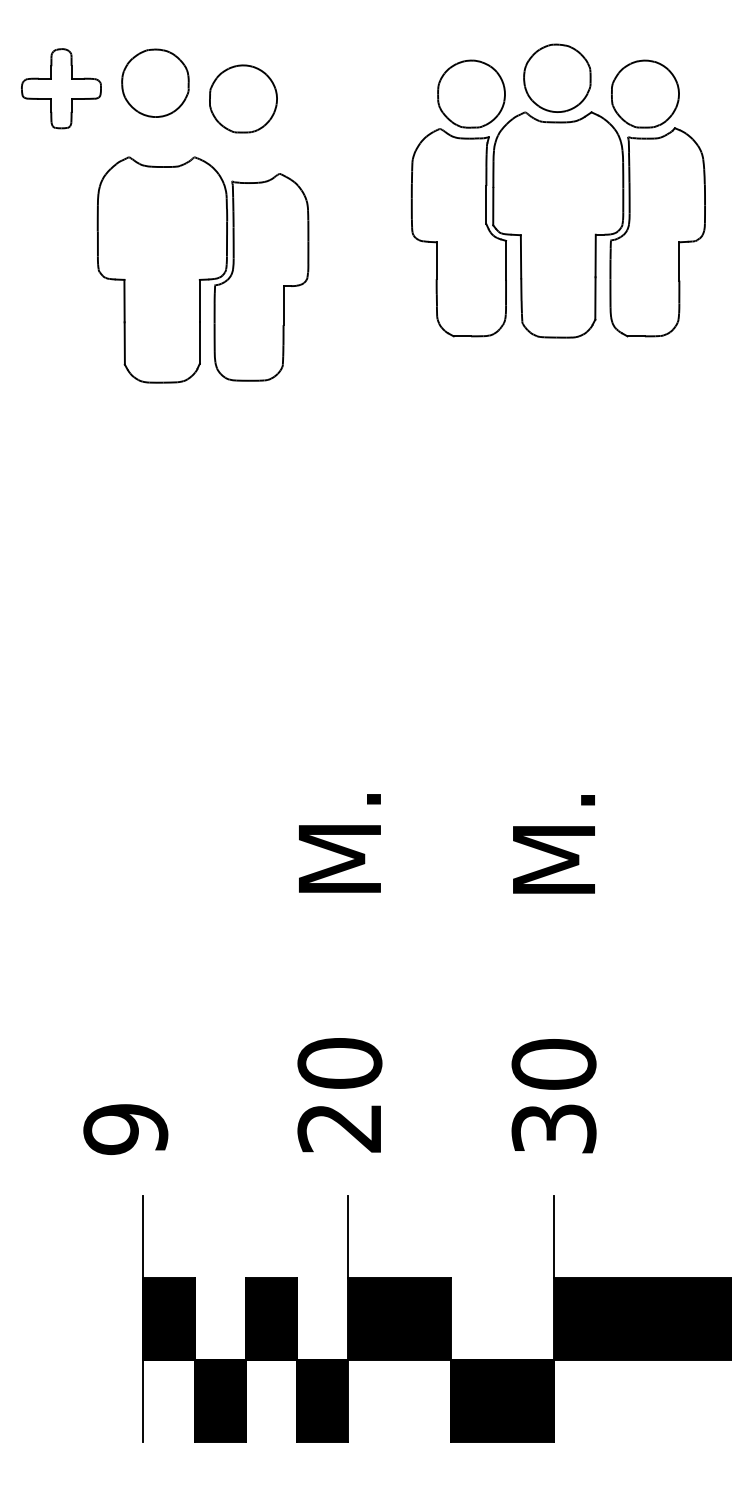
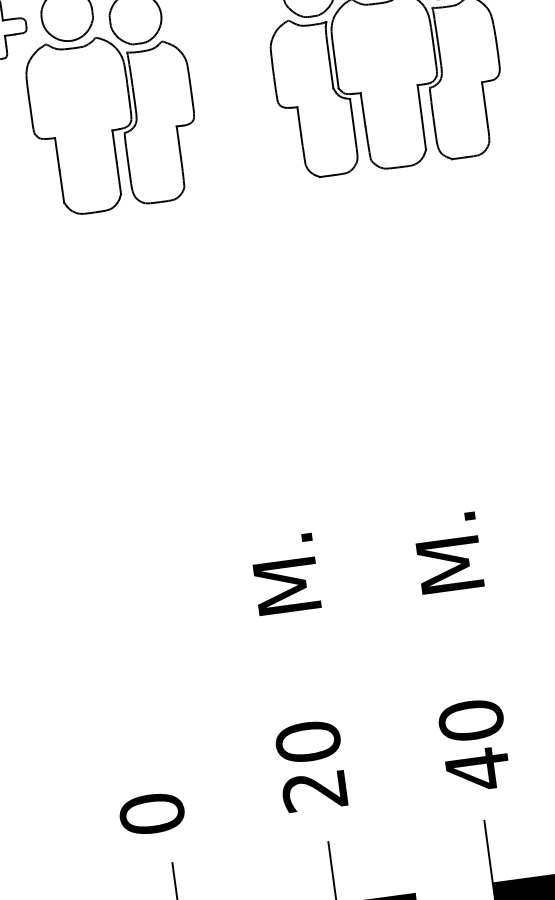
part: (202, 269) -> (113, 122), moved
text: (553, 1128) -> (477, 769), 30 -> 40
text: (125, 1129) -> (151, 814), 9 -> 0

